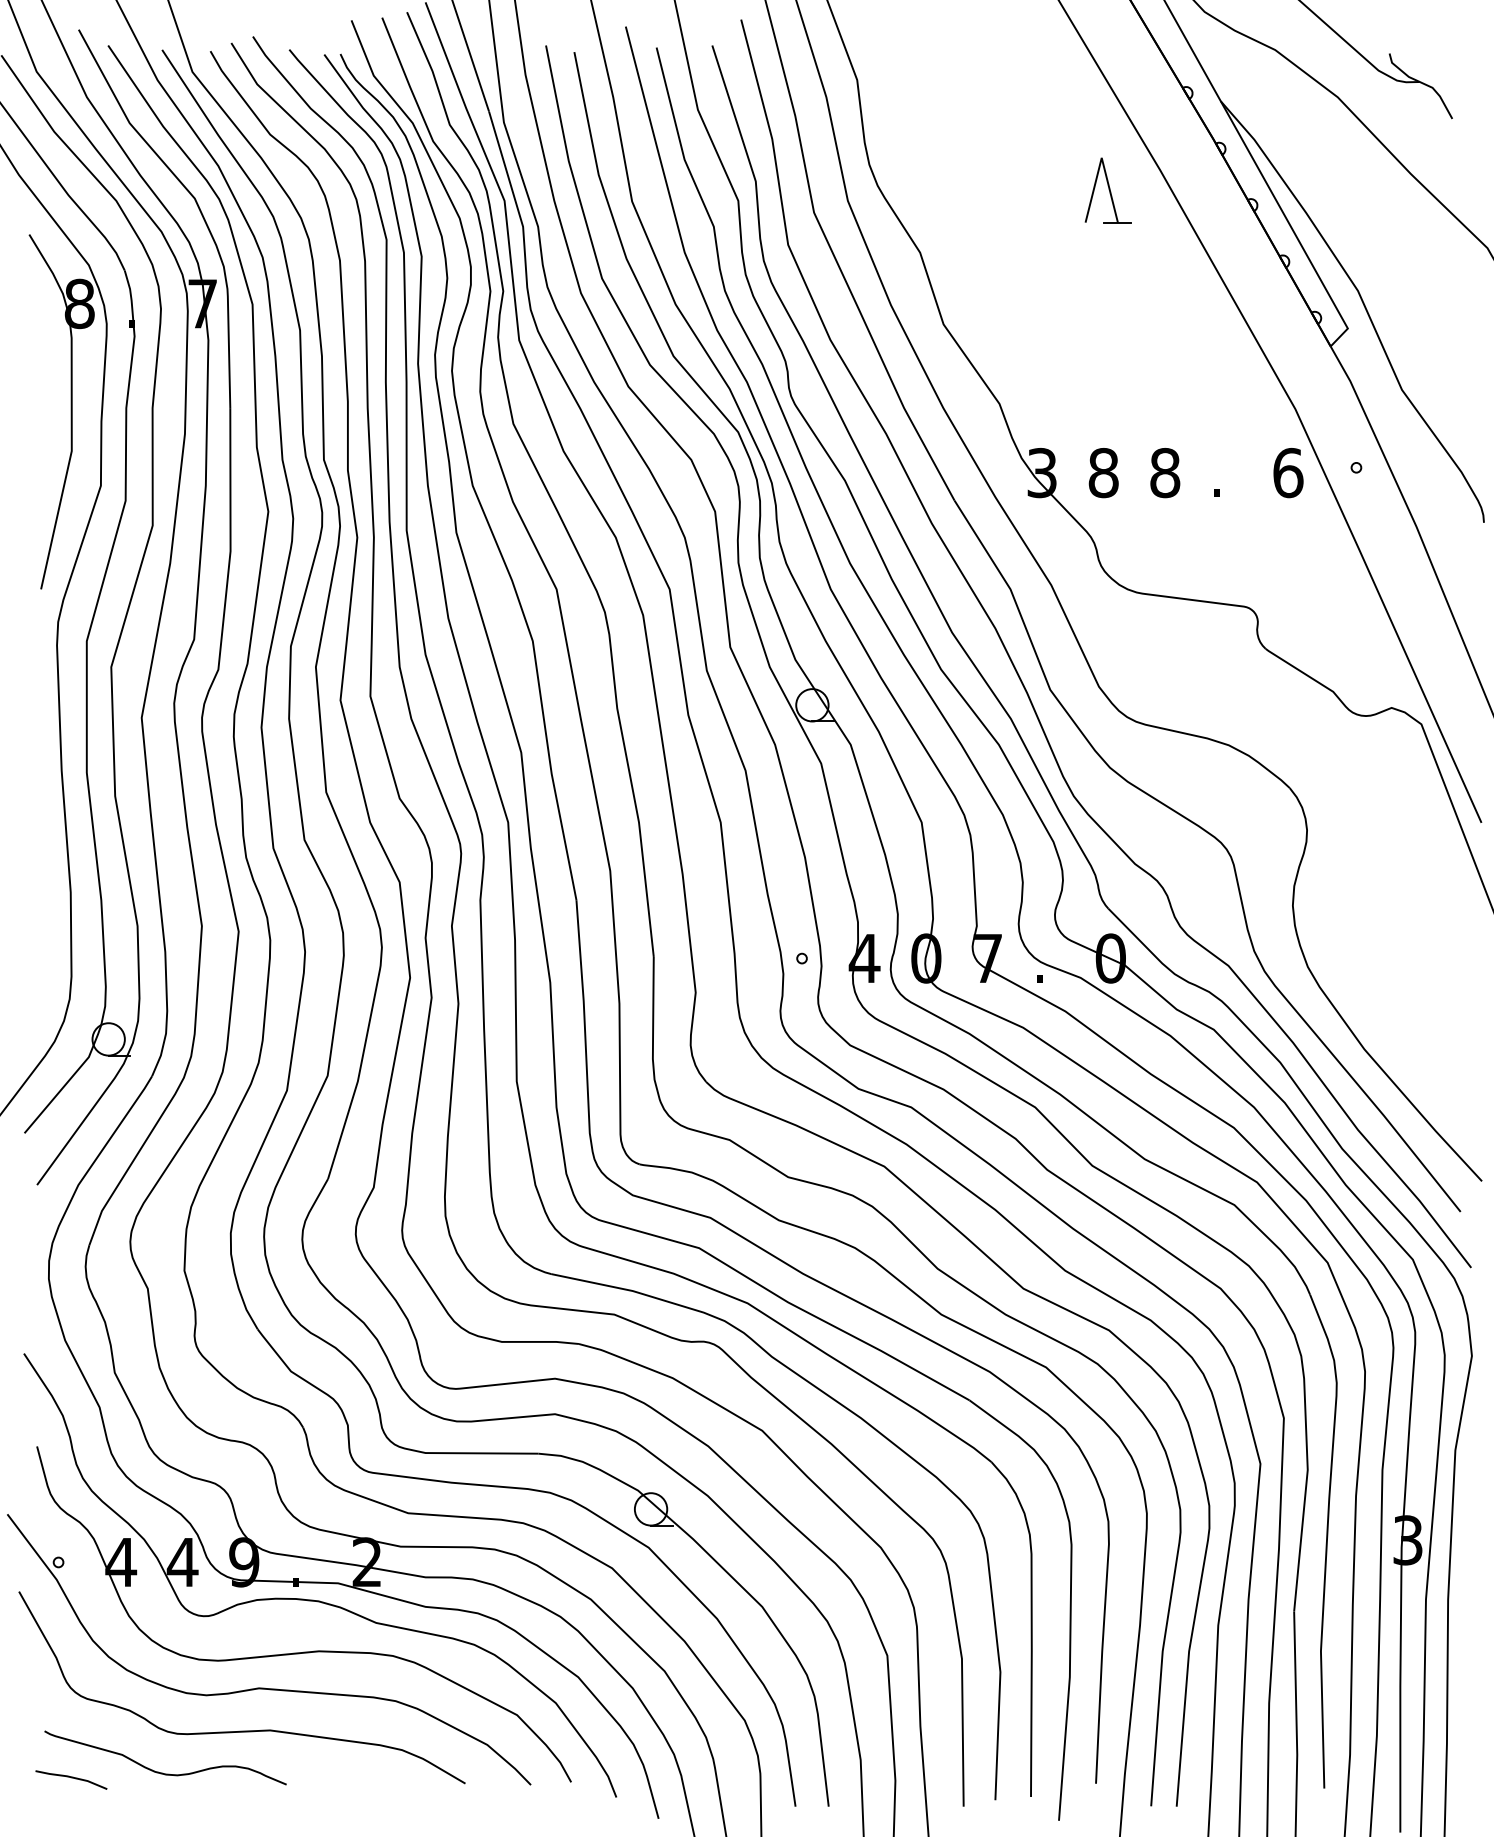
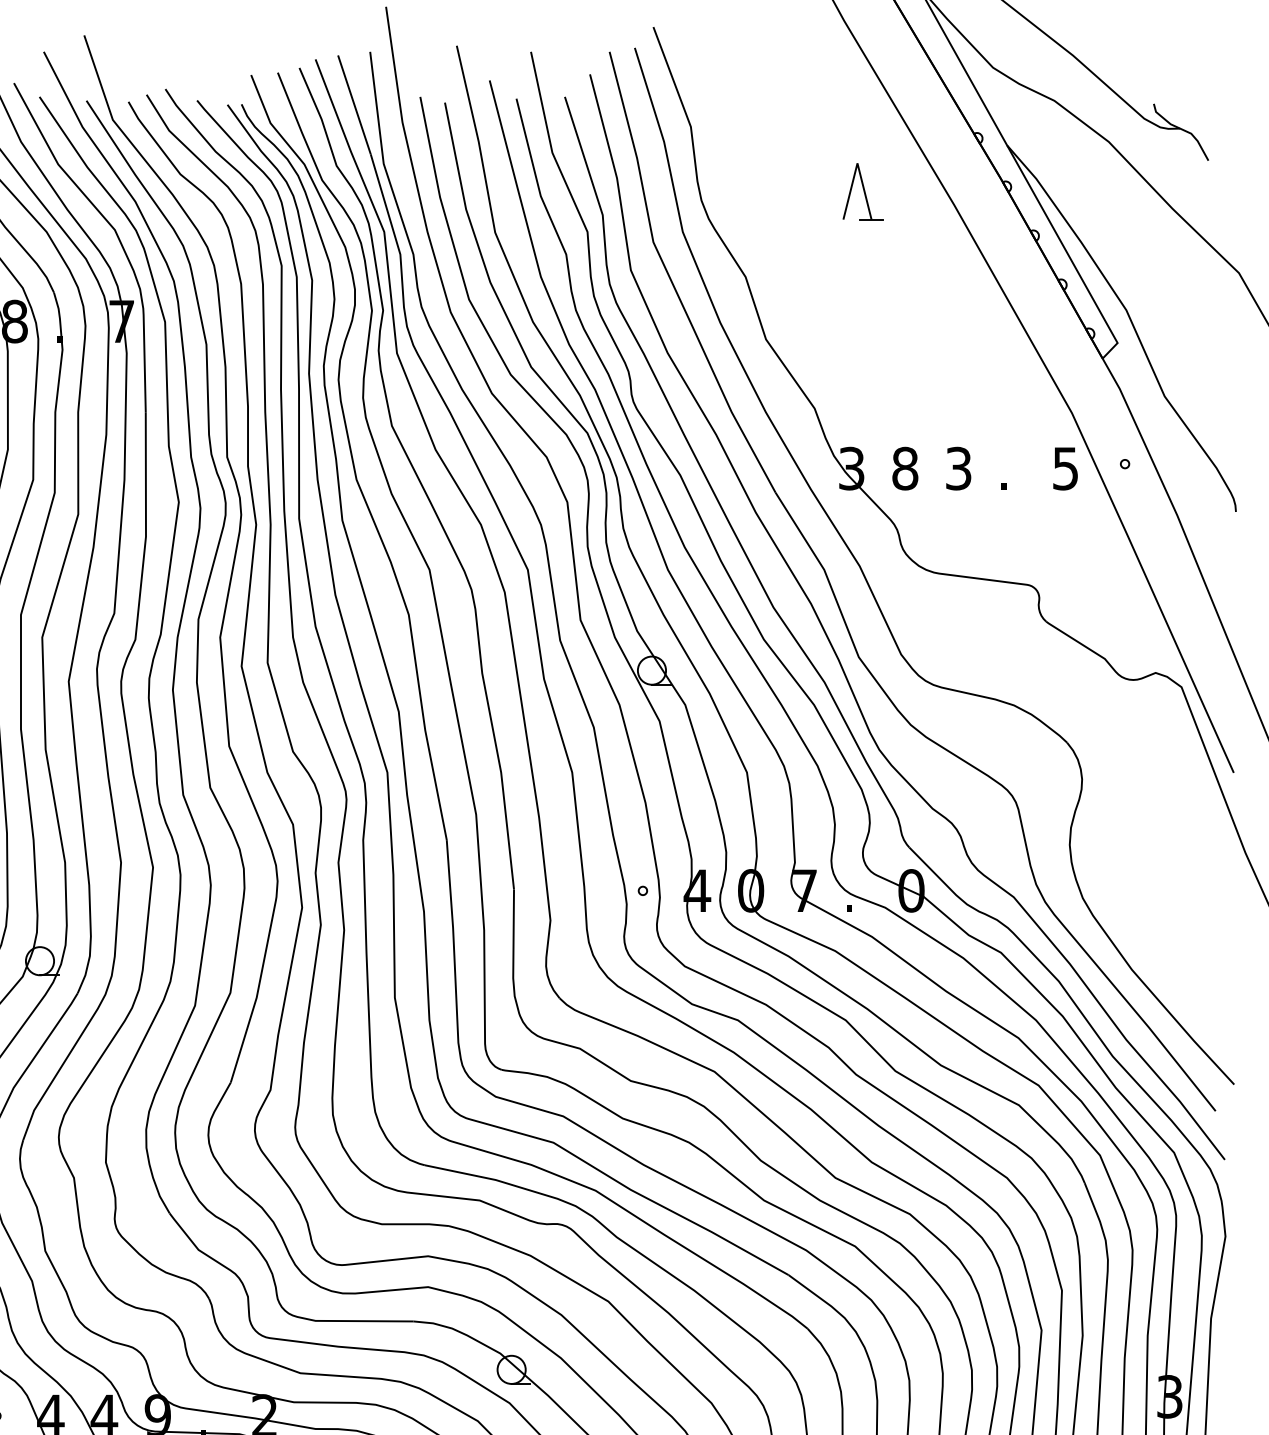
part: (1107, 190) -> (862, 191), moved
text: (1288, 472) -> (1065, 468), 6 -> 5
text: (1165, 473) -> (959, 469), 8 -> 3

